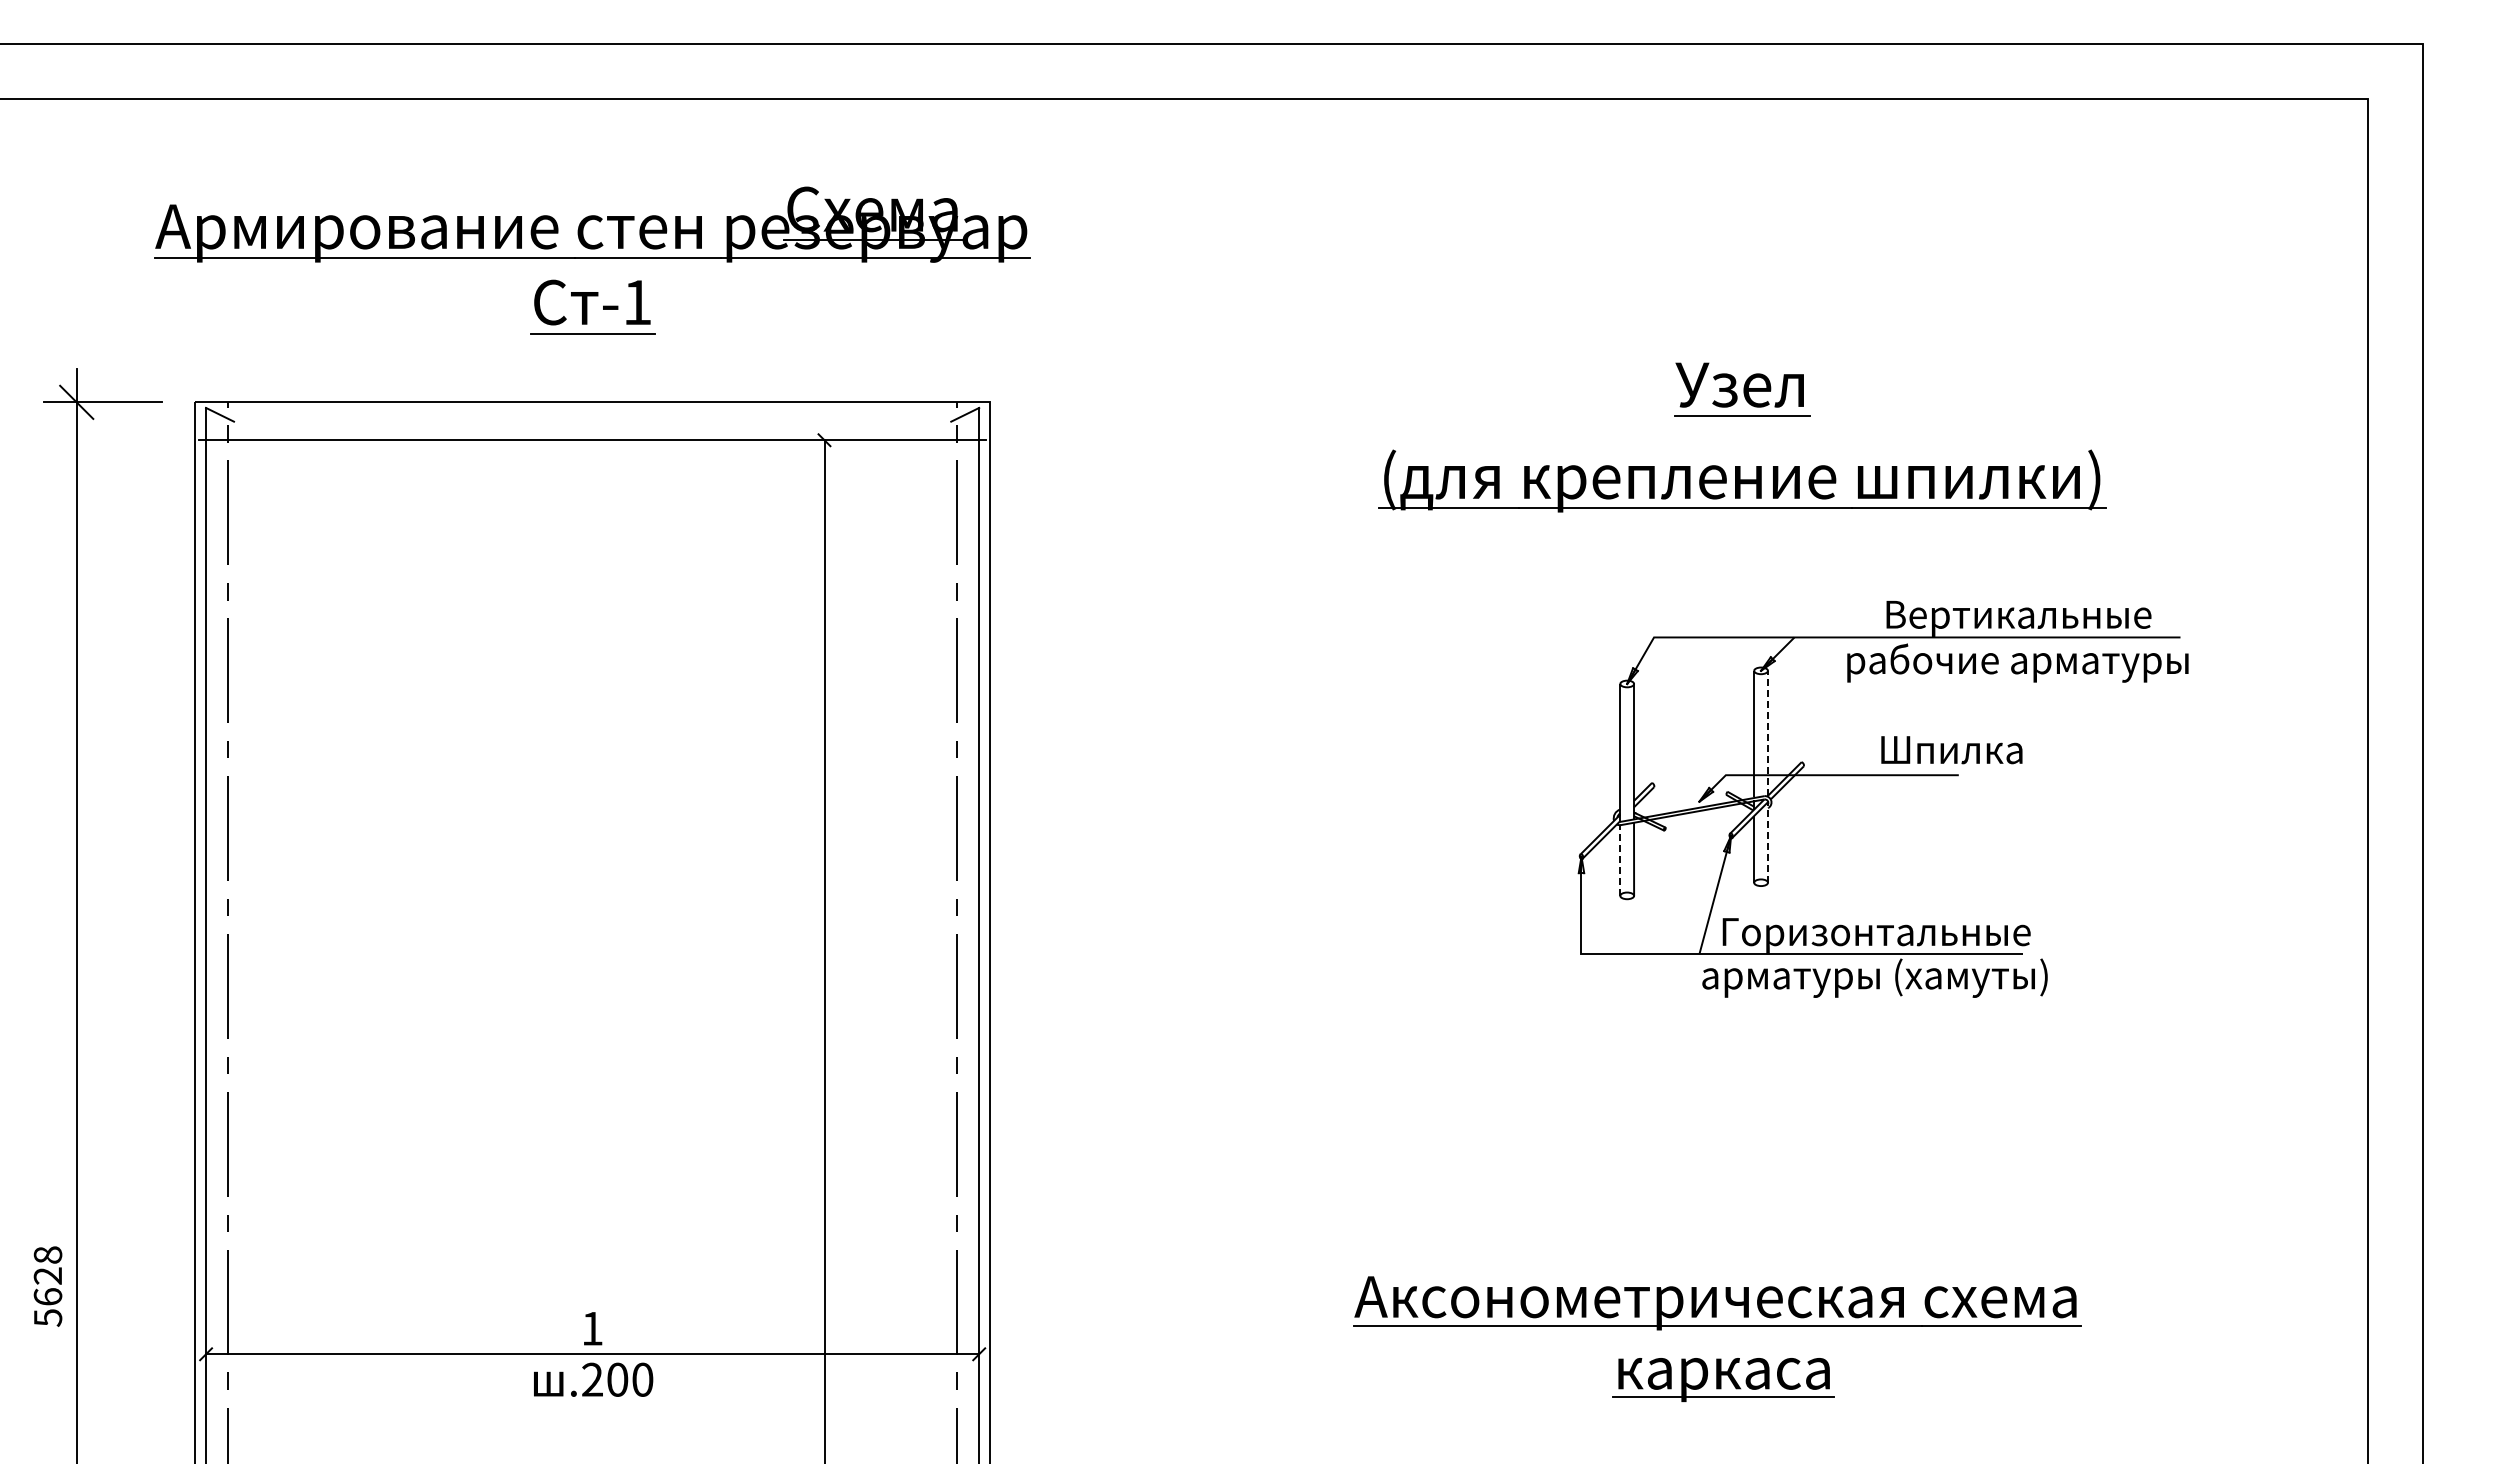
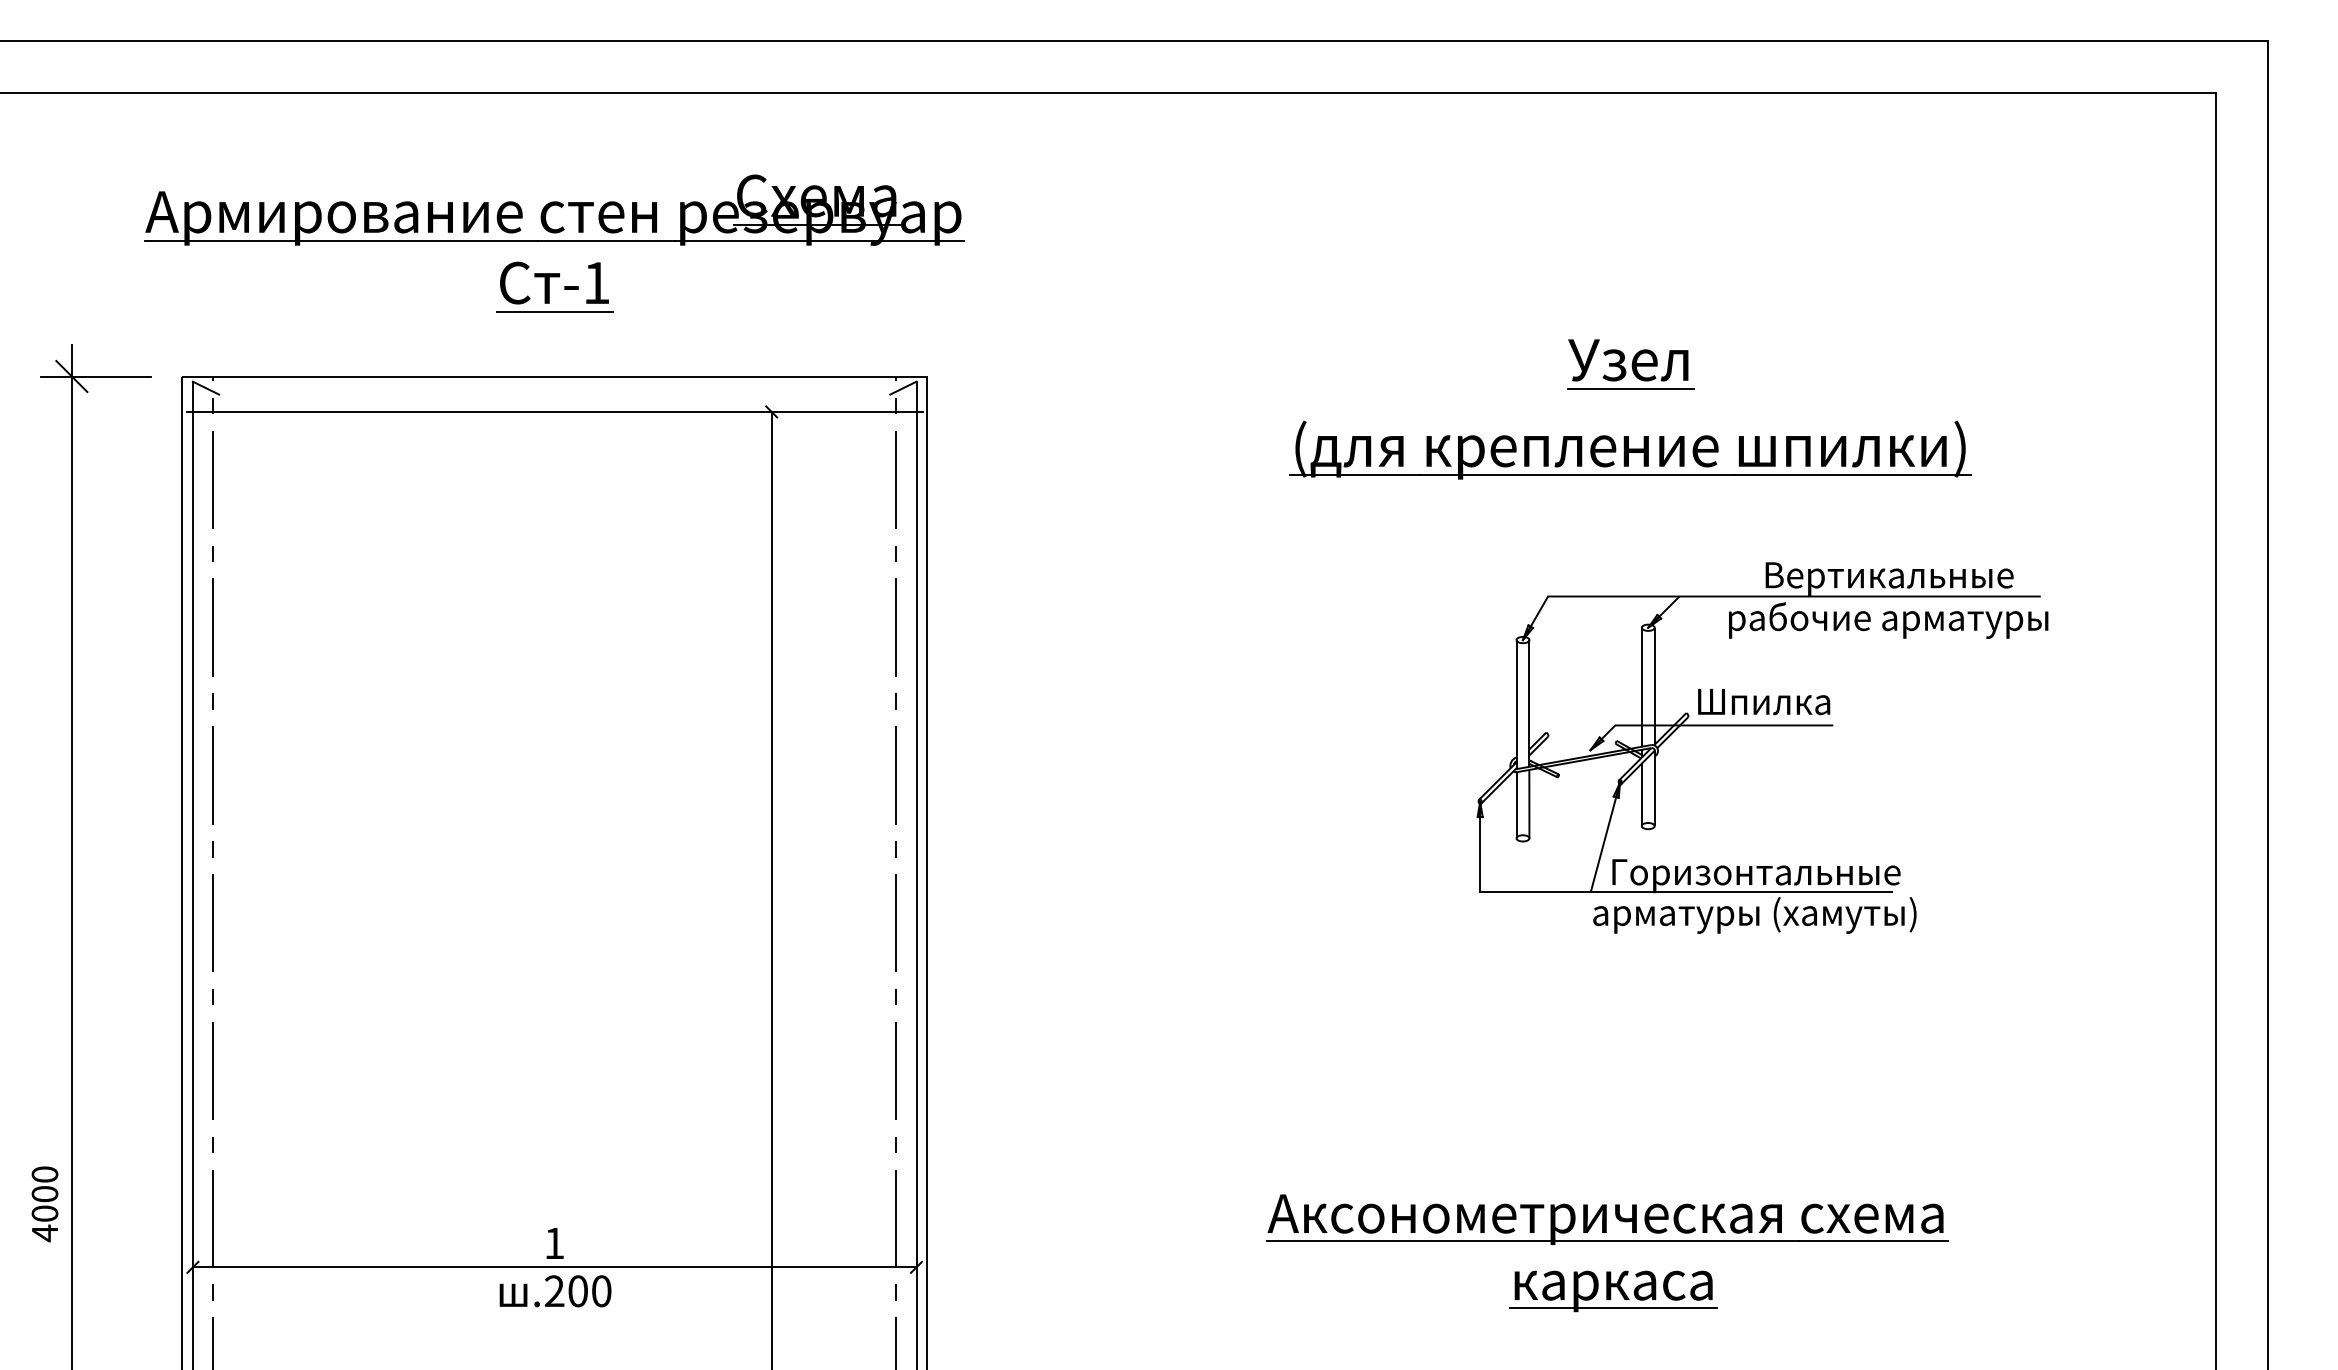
line: (1767, 732) -> (1654, 685), dashed -> solid
text: (1951, 750) -> (1763, 702), moved
line: (1767, 842) -> (1654, 788), dashed -> solid
line: (1620, 860) -> (1516, 805), dashed -> solid
text: (47, 1286) -> (44, 1203), 5628 -> 4000

